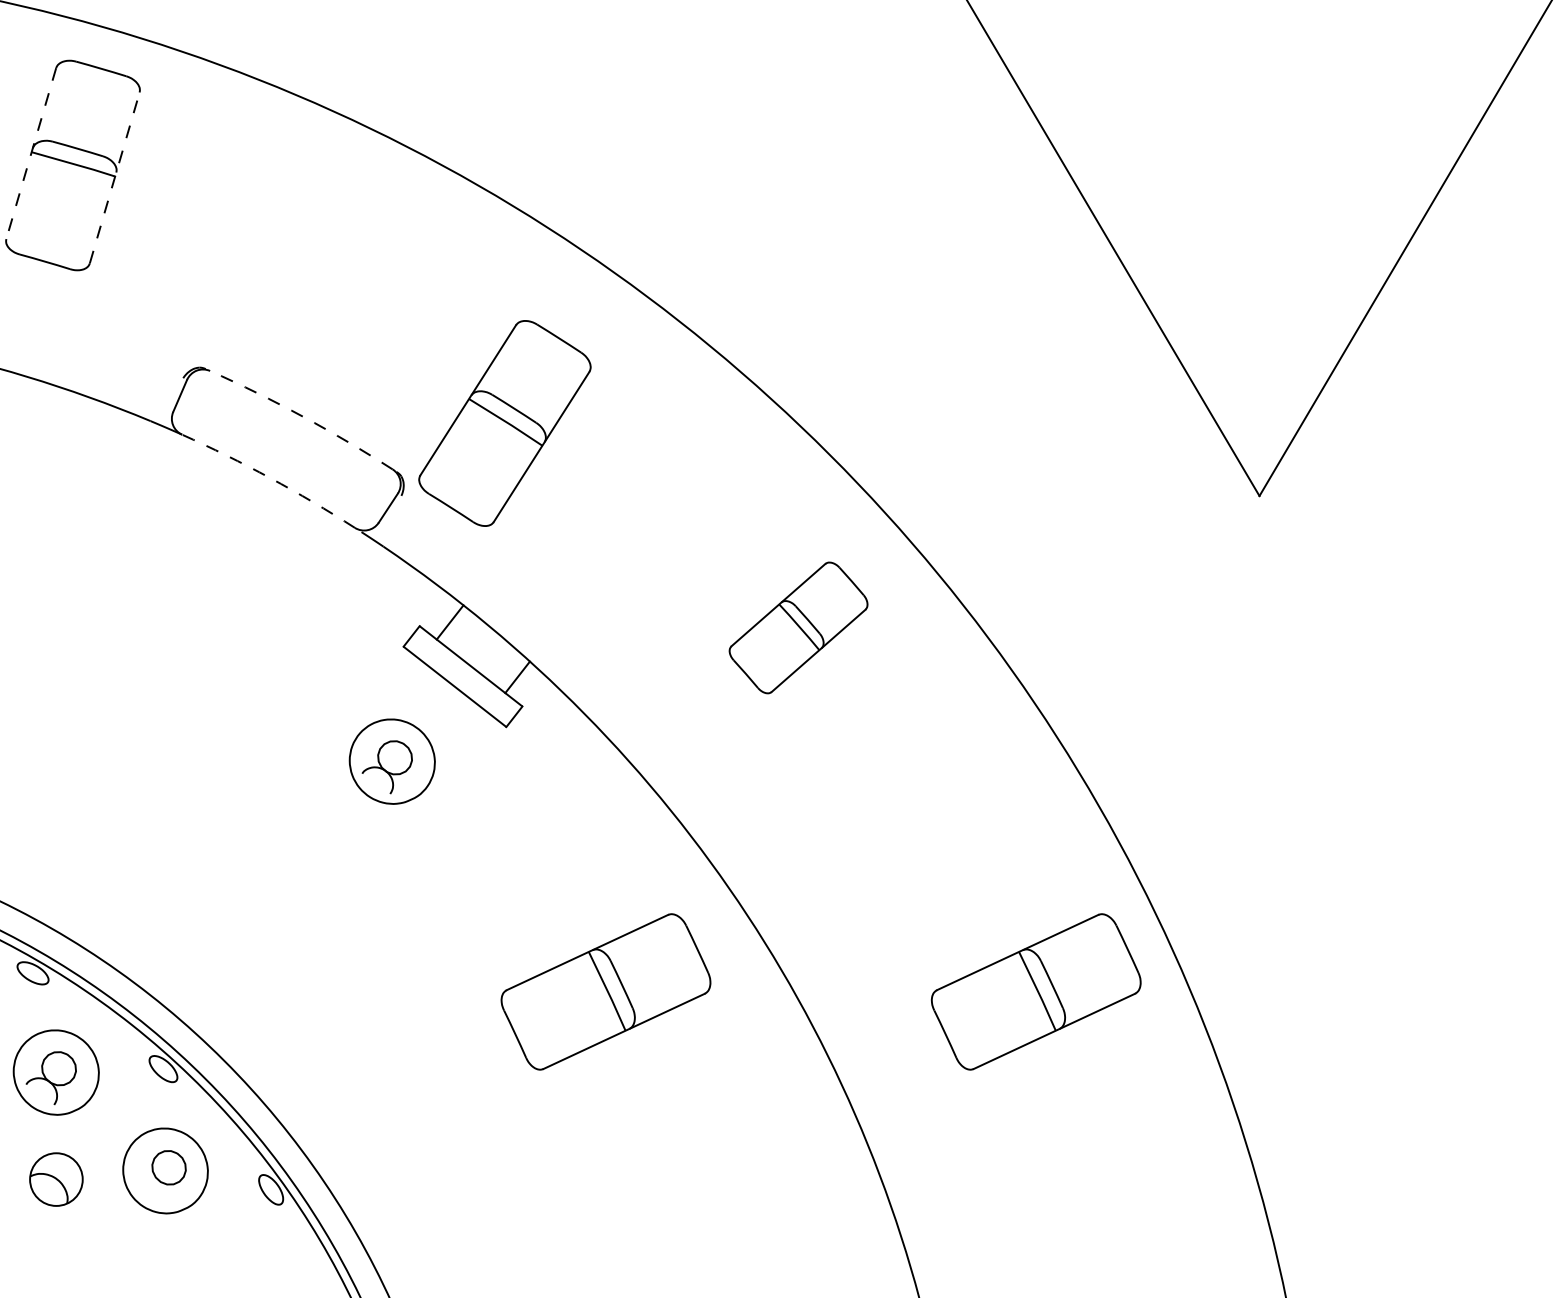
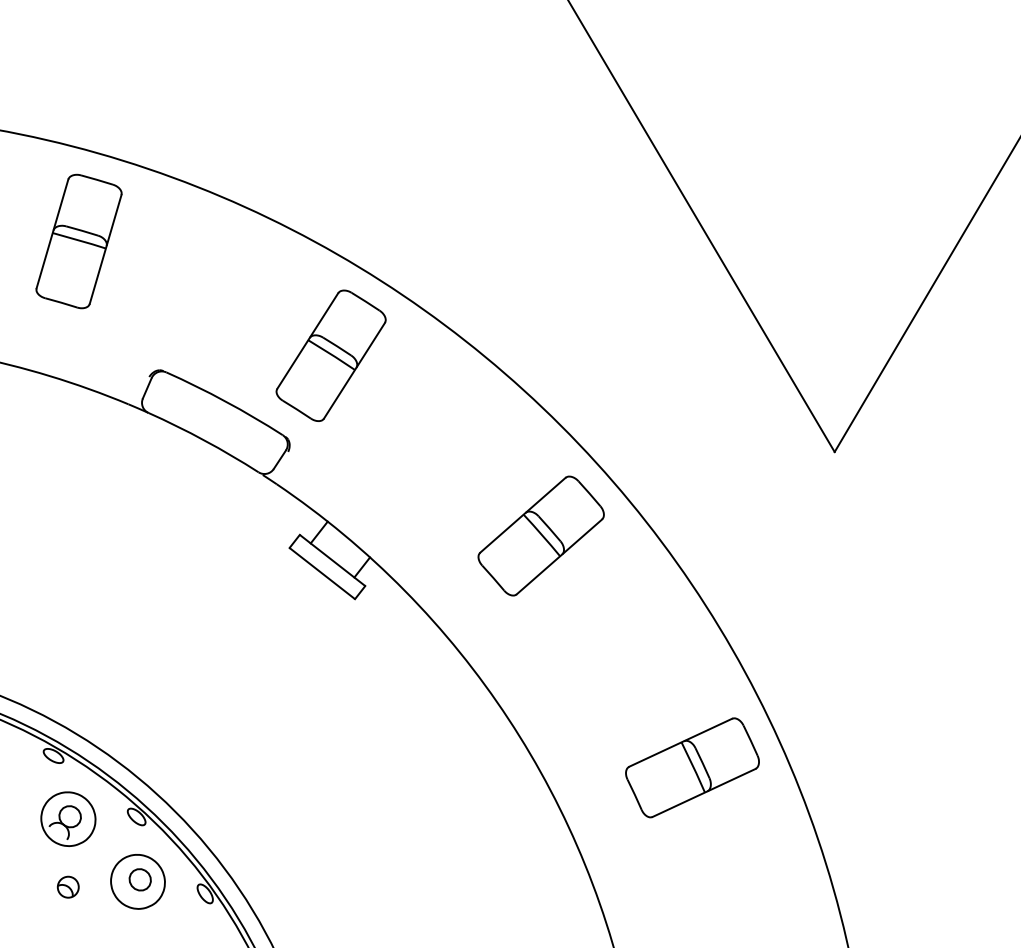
line: (31, 152) -> (52, 233), dashed -> solid
line: (114, 178) -> (105, 249), dashed -> solid
arc: (302, 416) -> (225, 401), dashed -> solid
part: (503, 422) -> (330, 355), moved
arc: (269, 477) -> (204, 440), dashed -> solid
part: (797, 627) -> (540, 535), size x1.43
part: (392, 760) -> (282, 620), removed
part: (605, 991) -> (418, 767), removed
part: (54, 1178) -> (67, 886), size x0.62

